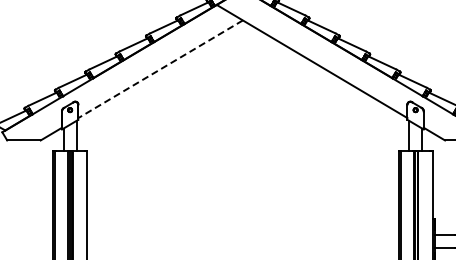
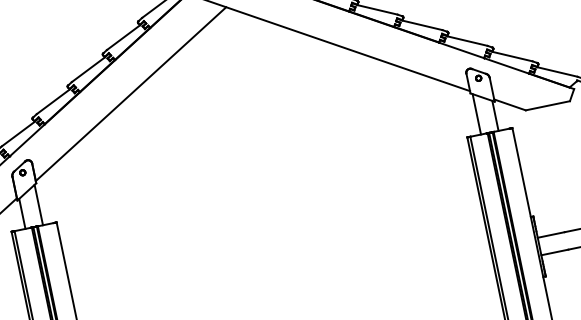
line: (160, 69) -> (130, 94), dashed -> solid

